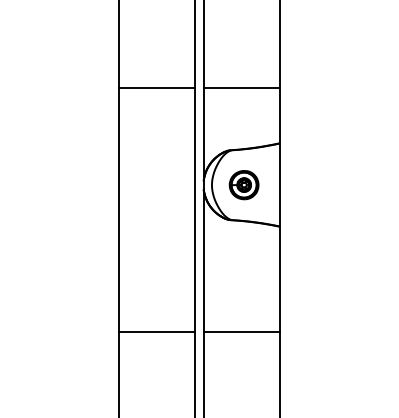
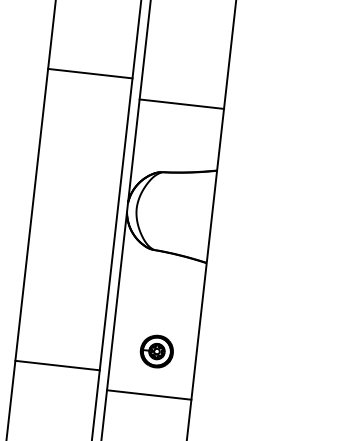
line: (157, 87) -> (90, 73), moved
part: (243, 185) -> (156, 351), moved
line: (241, 332) -> (149, 395), moved

